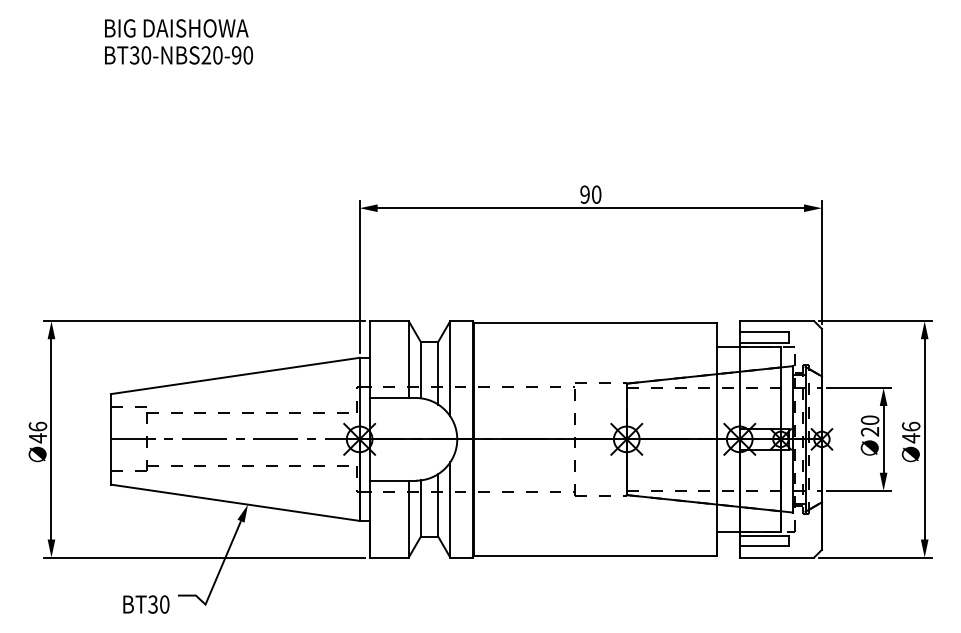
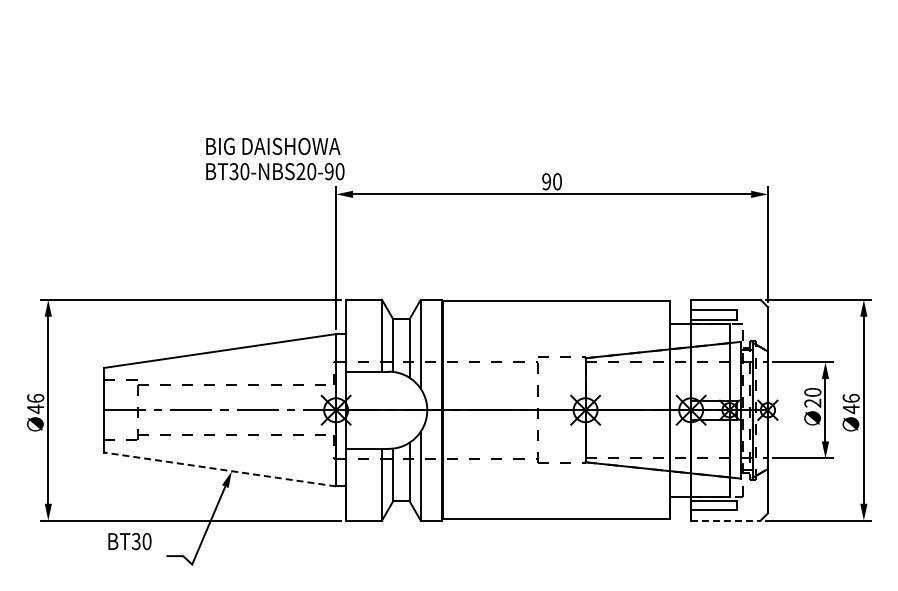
text: (179, 41) -> (275, 158), moved
line: (234, 502) -> (219, 469), solid -> dashed
line: (776, 557) -> (725, 520), solid -> dashed
text: (145, 604) -> (129, 541), moved

